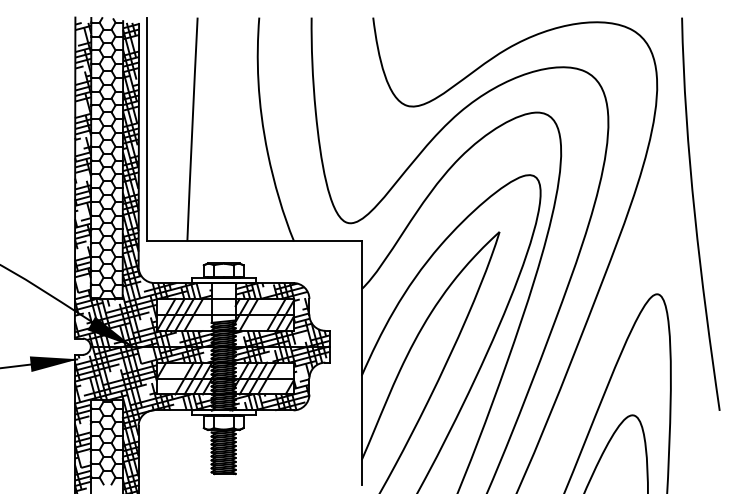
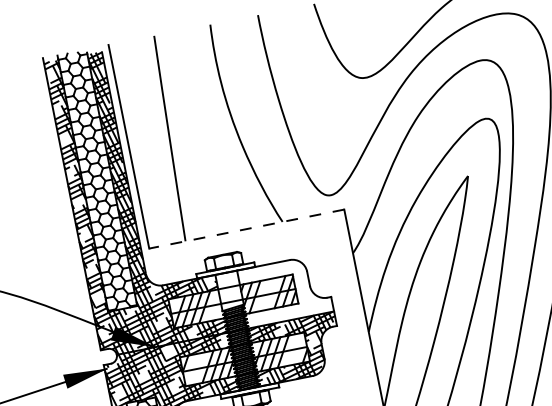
line: (254, 241) -> (246, 229), solid -> dashed
hatch: (281, 314) -> (284, 290), removed

